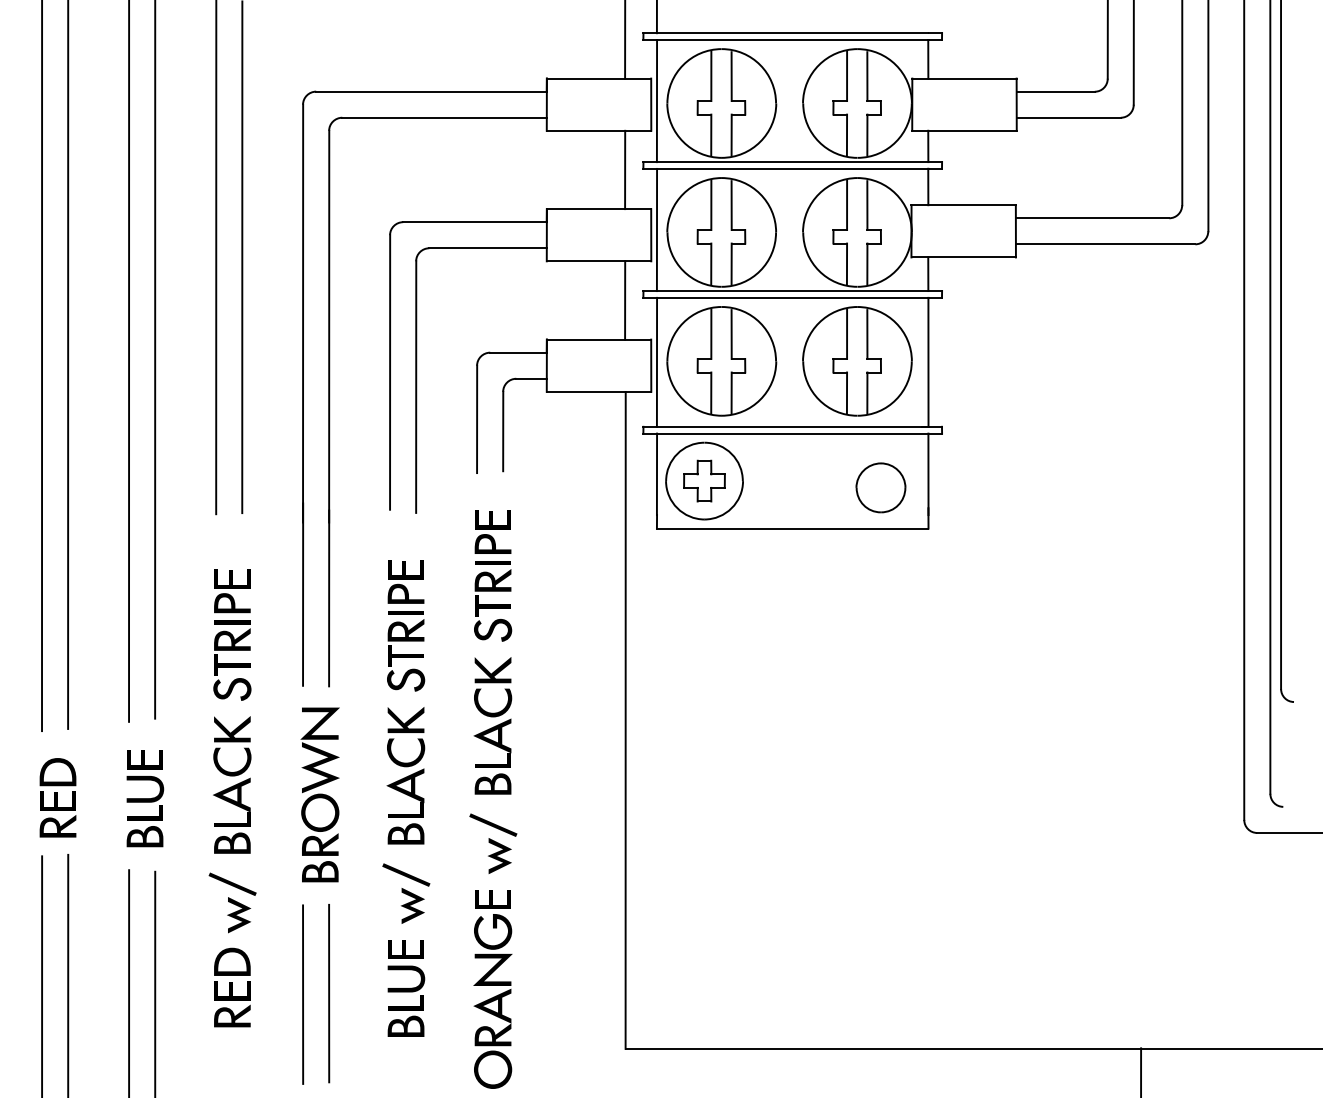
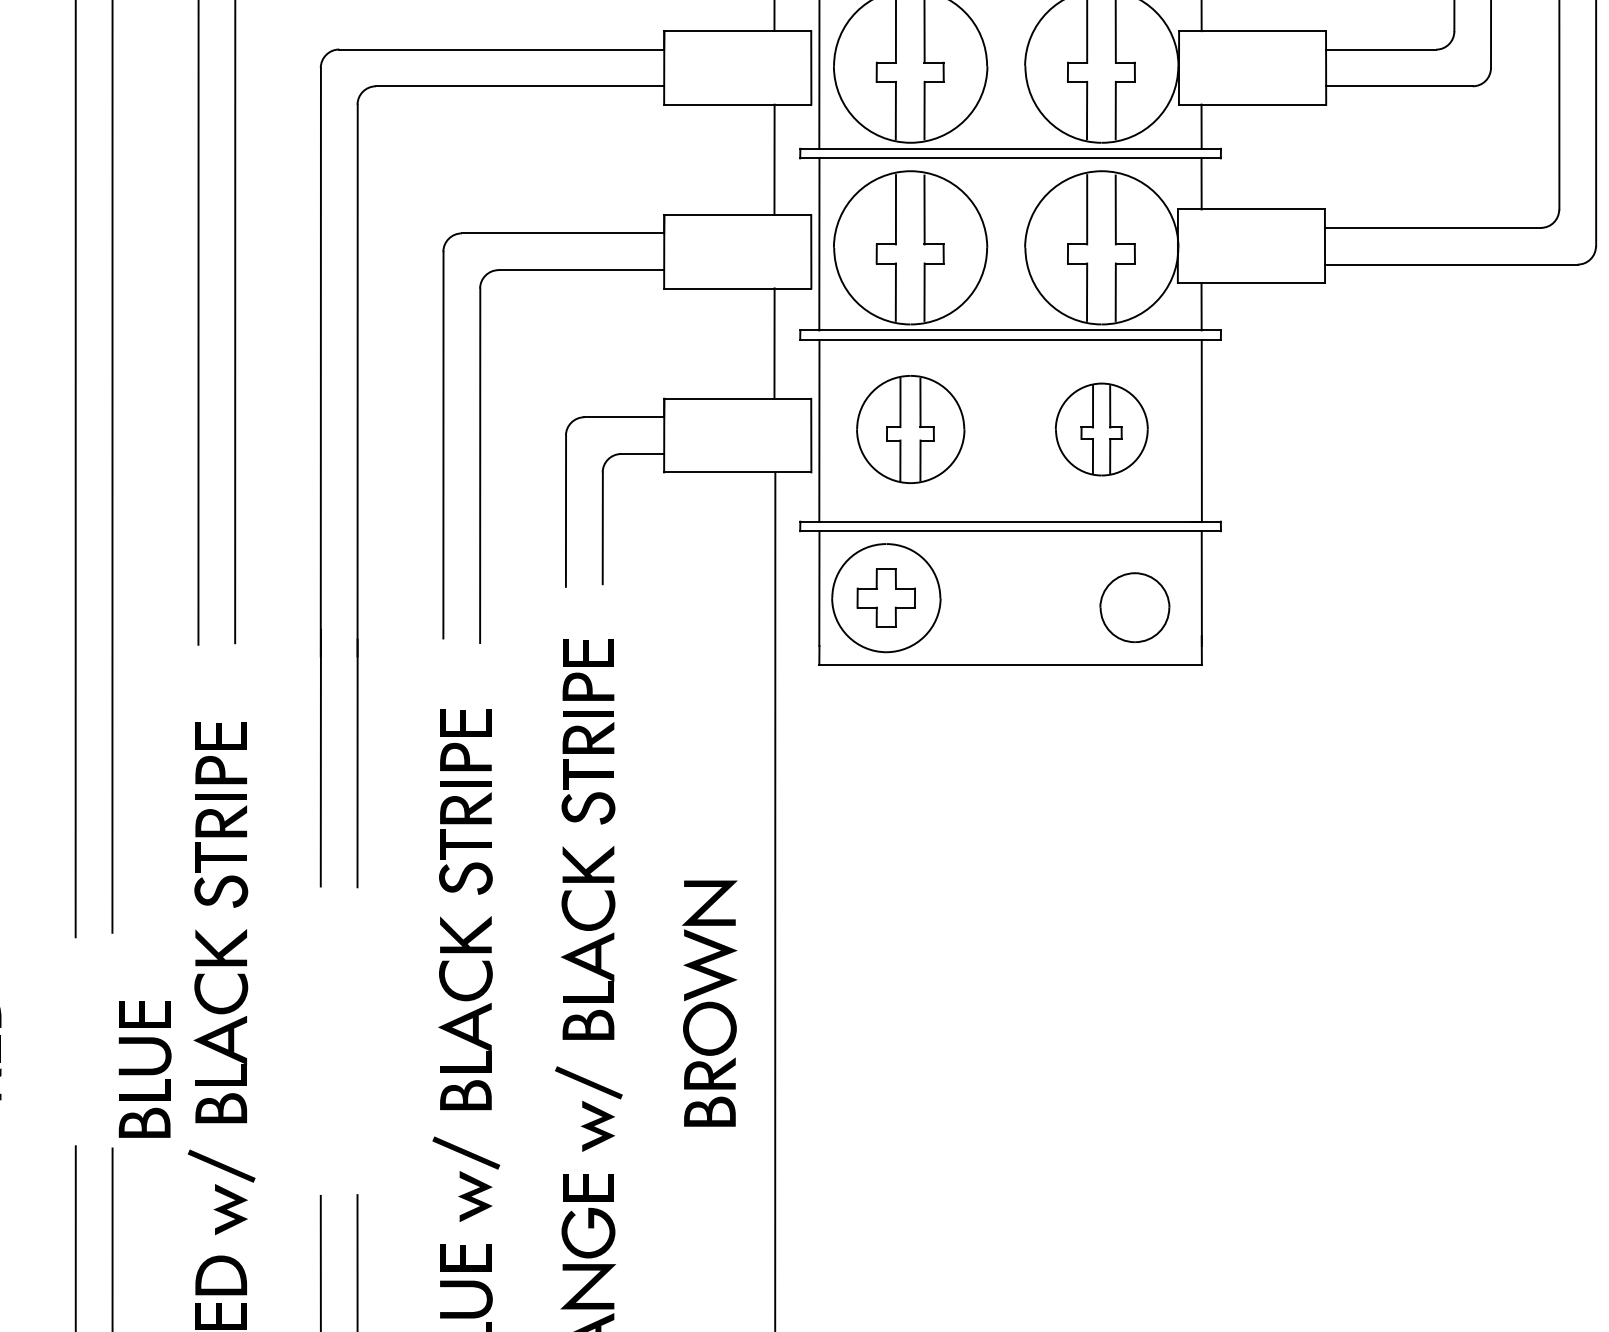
part: (721, 361) -> (910, 429), size x0.7
part: (857, 361) -> (1101, 429), size x0.6
part: (319, 794) -> (708, 1002), moved
part: (145, 798) -> (145, 1069), moved

